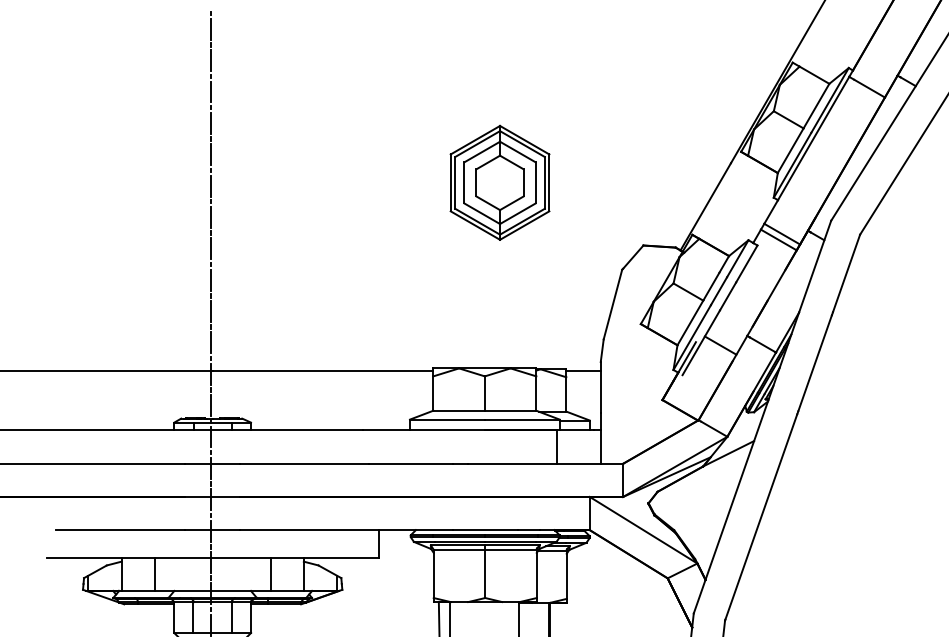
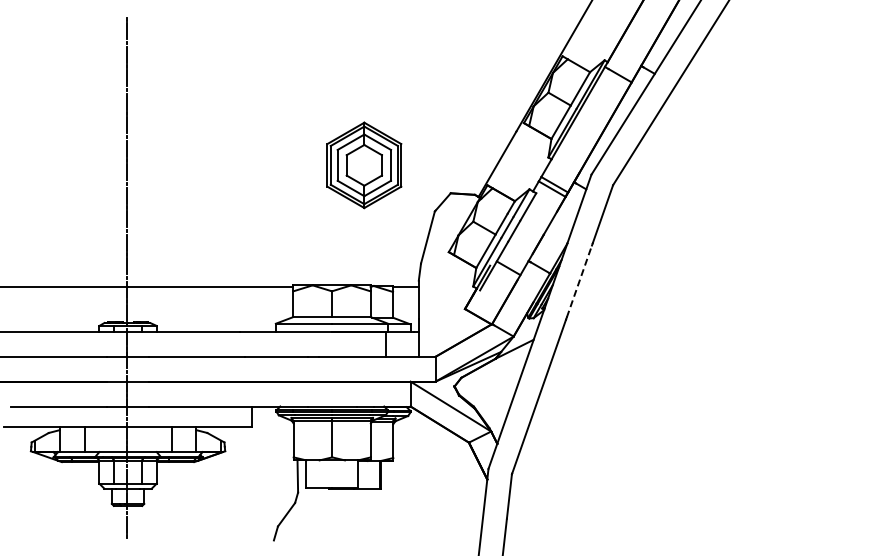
part: (500, 183) -> (364, 165), moved
line: (815, 363) -> (579, 281), solid -> dashed

